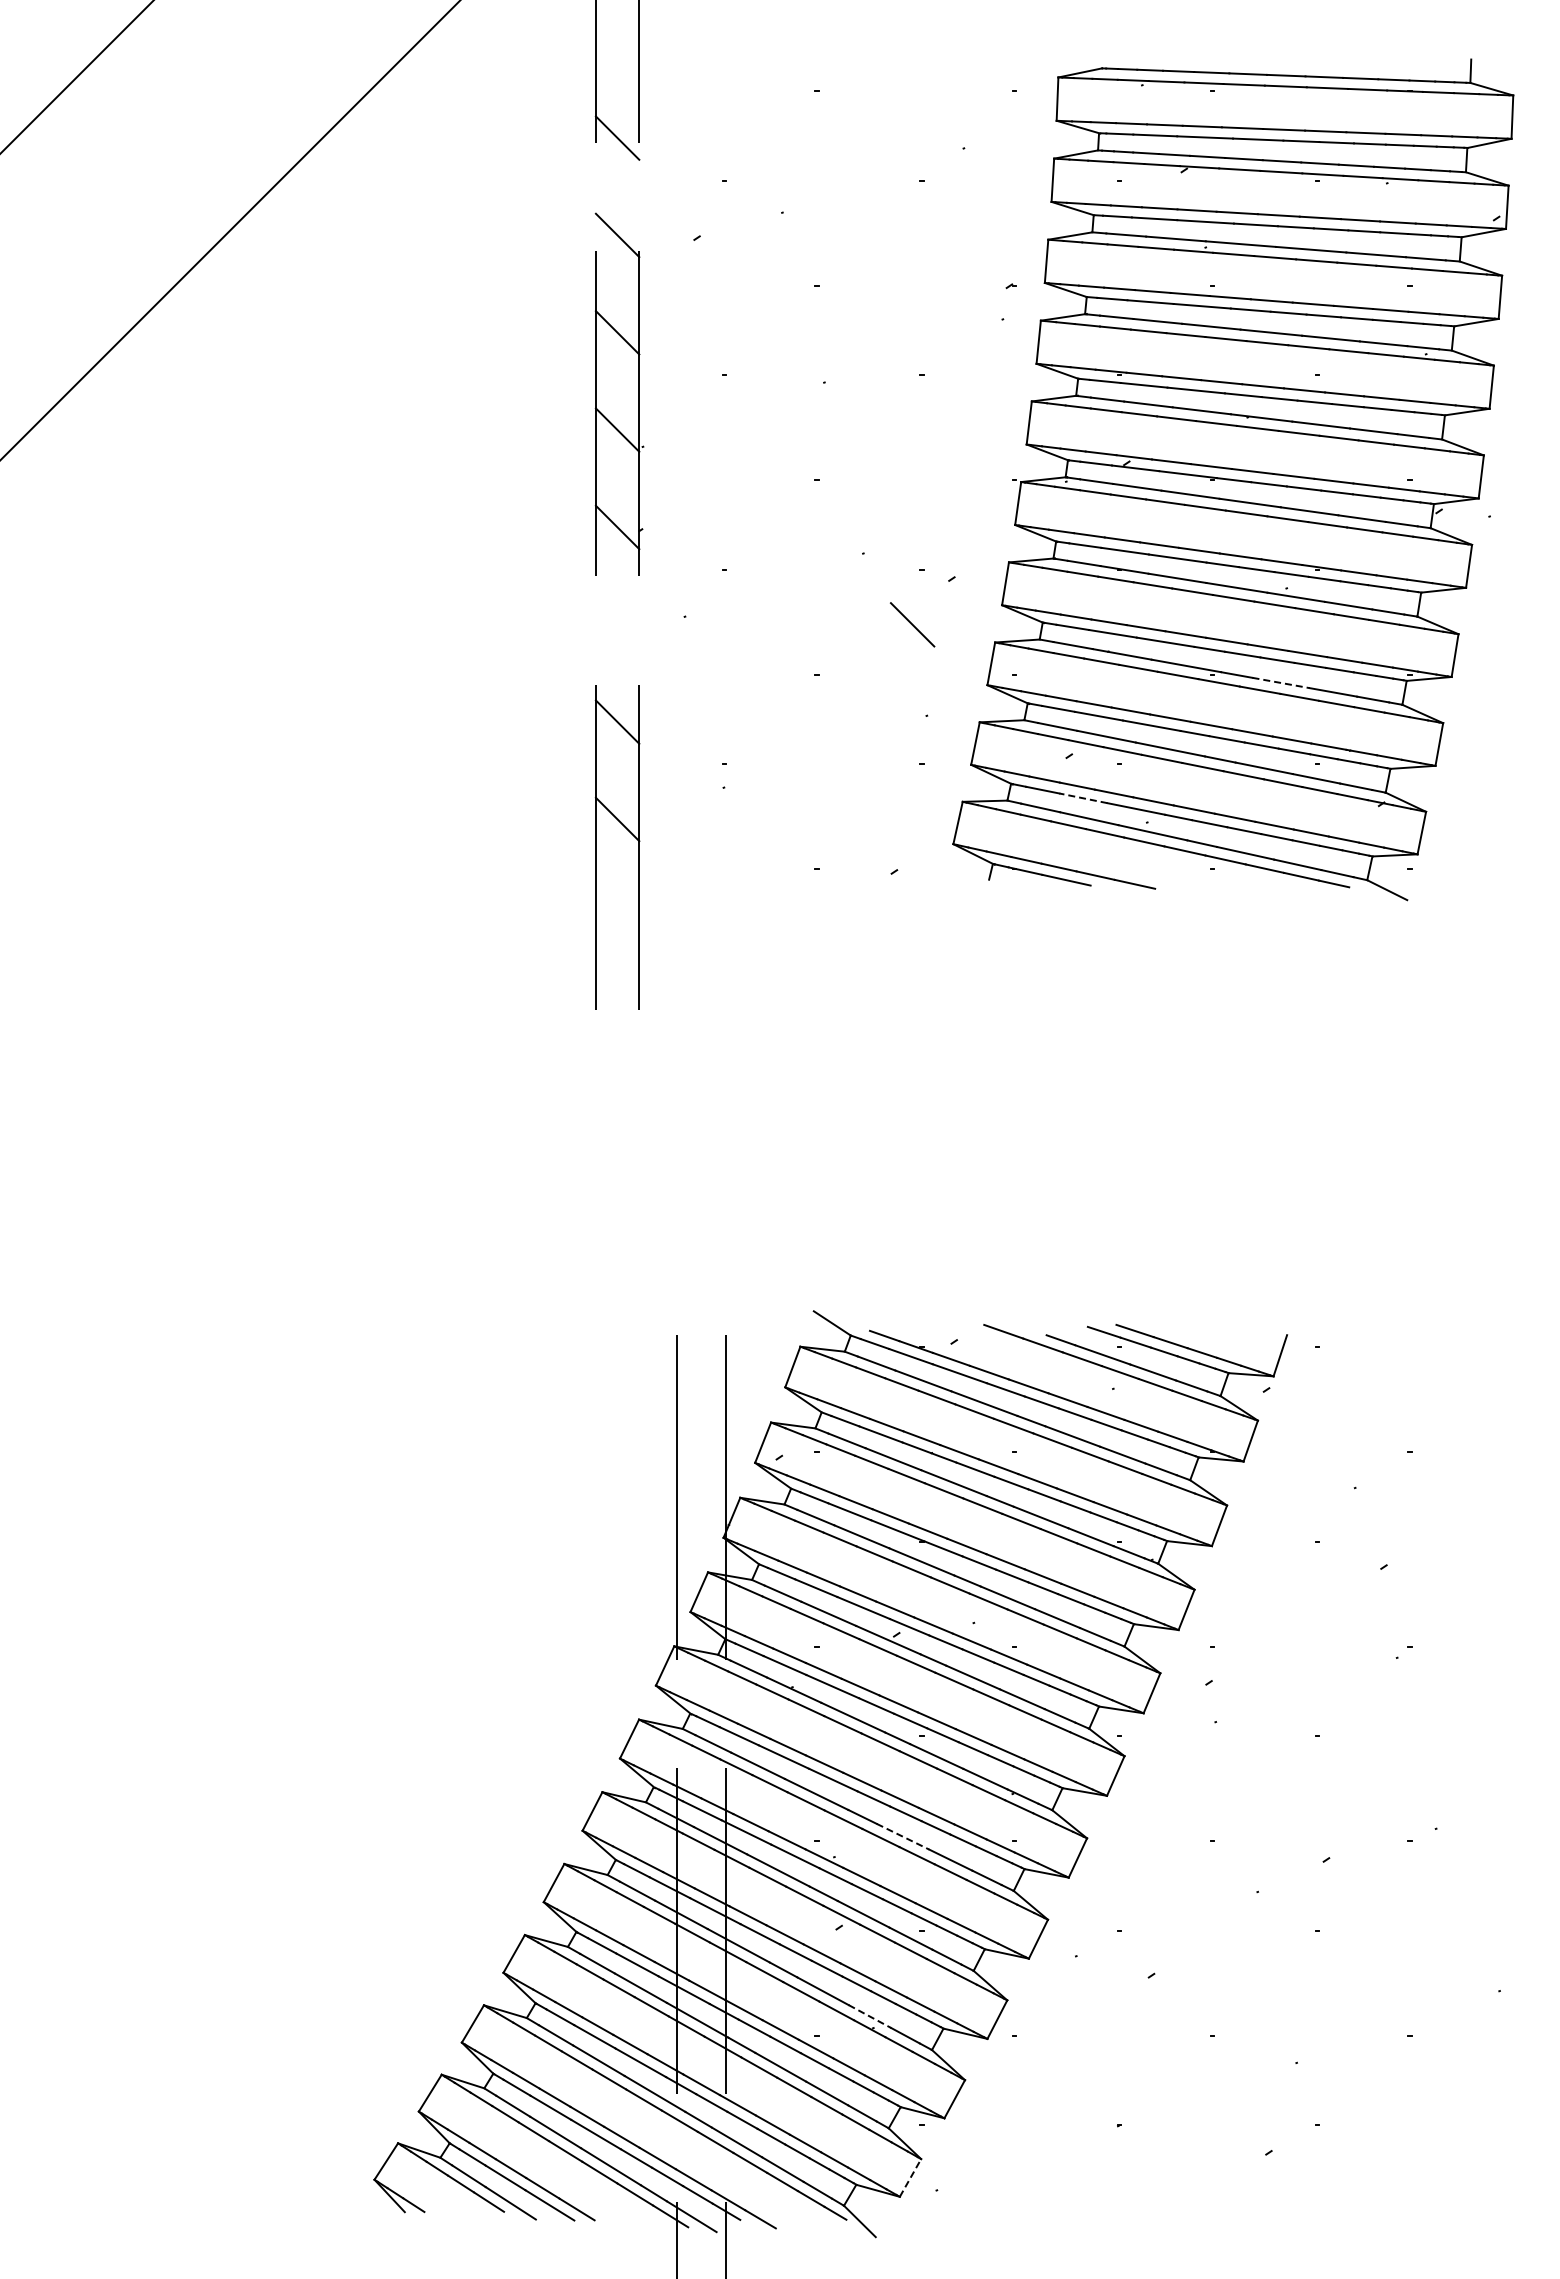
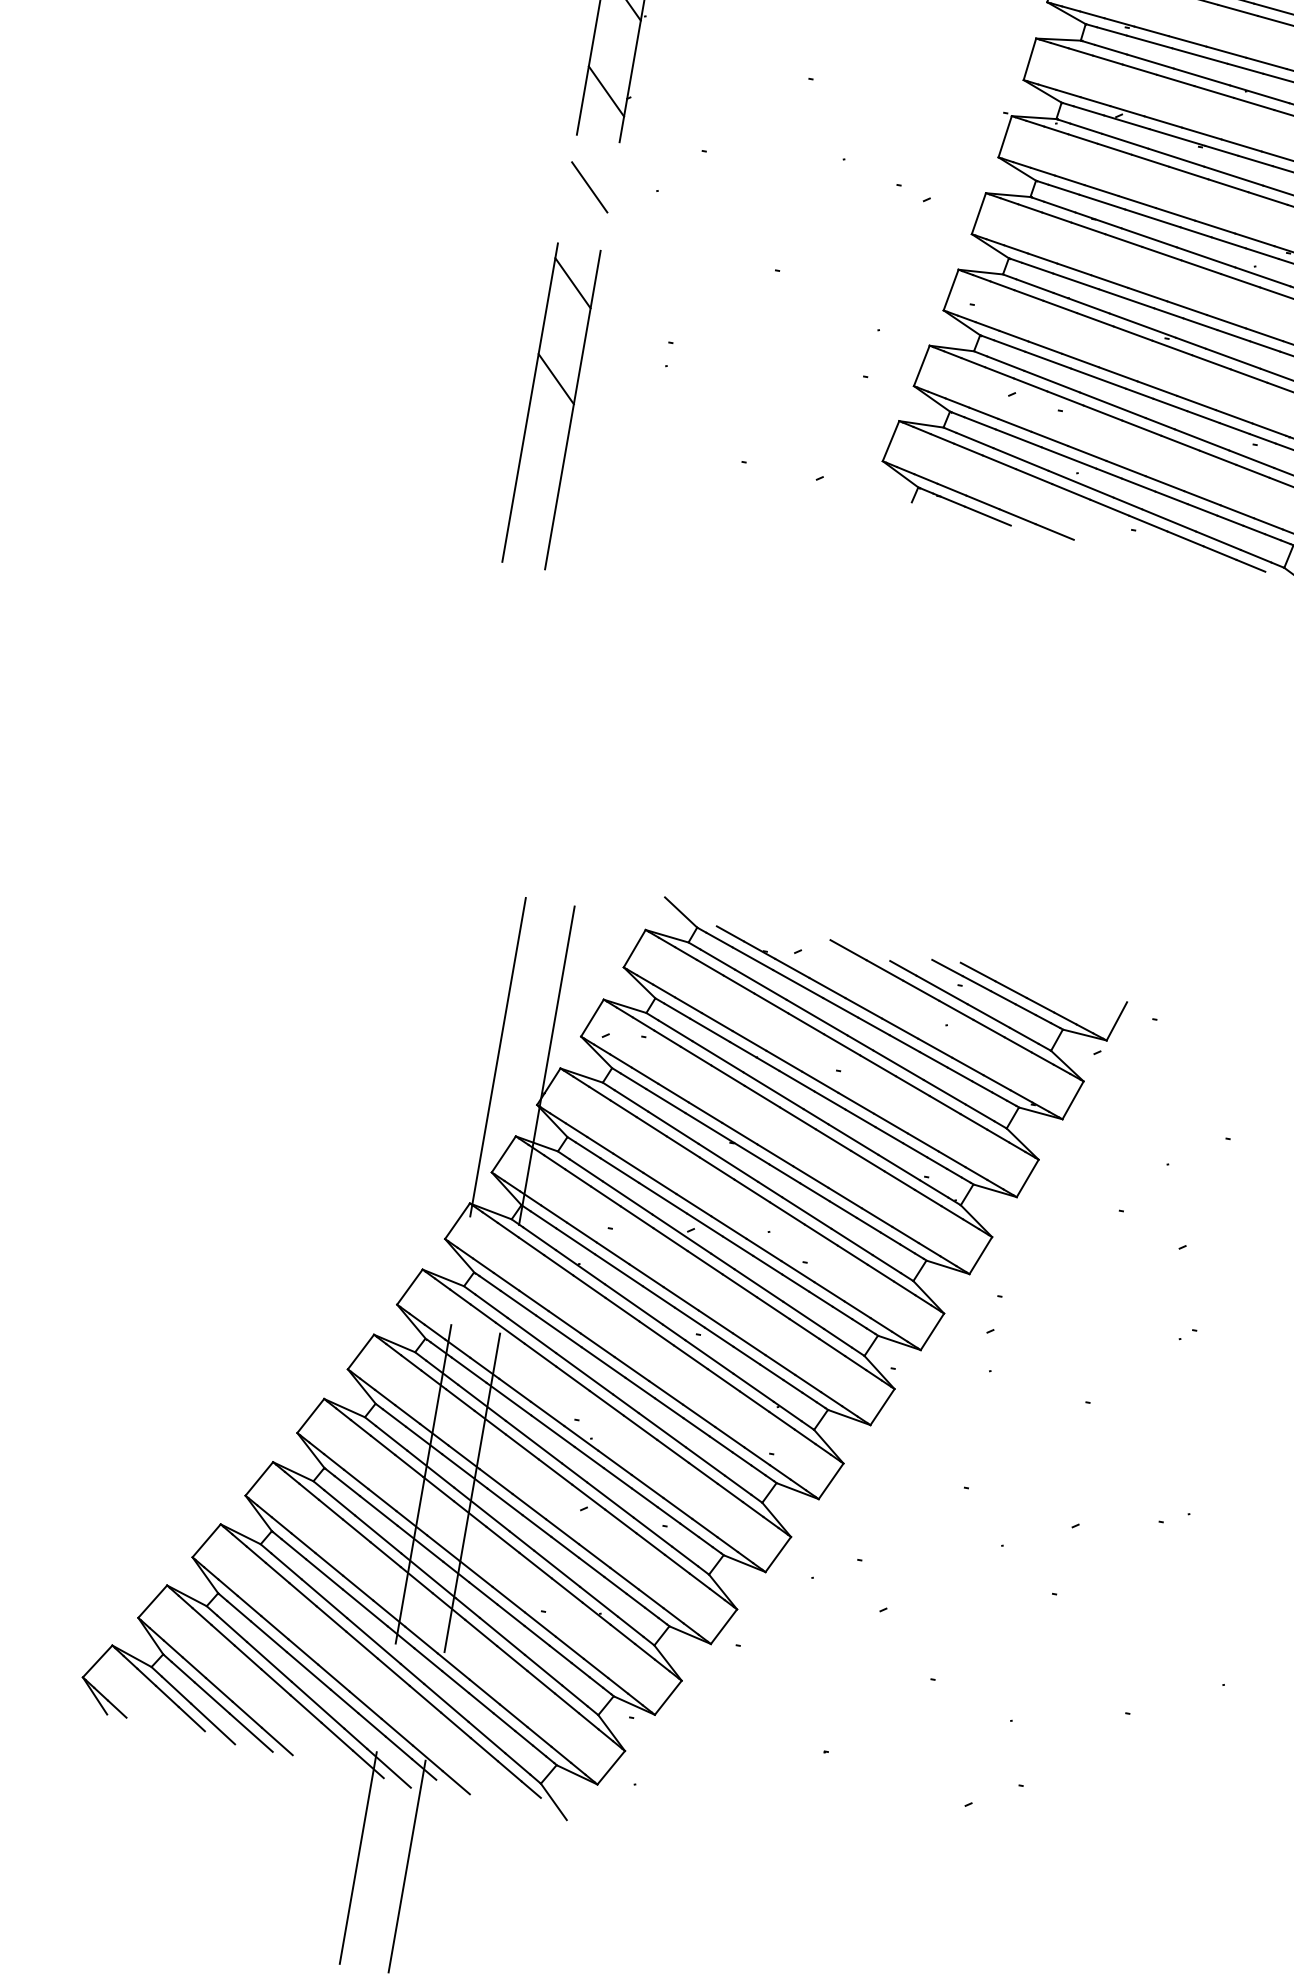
line: (912, 624) -> (589, 187), moved
line: (1281, 683) -> (1233, 359), dashed -> solid
line: (1083, 798) -> (1018, 438), dashed -> solid
line: (903, 1836) -> (663, 1430), dashed -> solid
line: (870, 2016) -> (599, 1601), dashed -> solid
line: (910, 2177) -> (611, 1767), dashed -> solid

